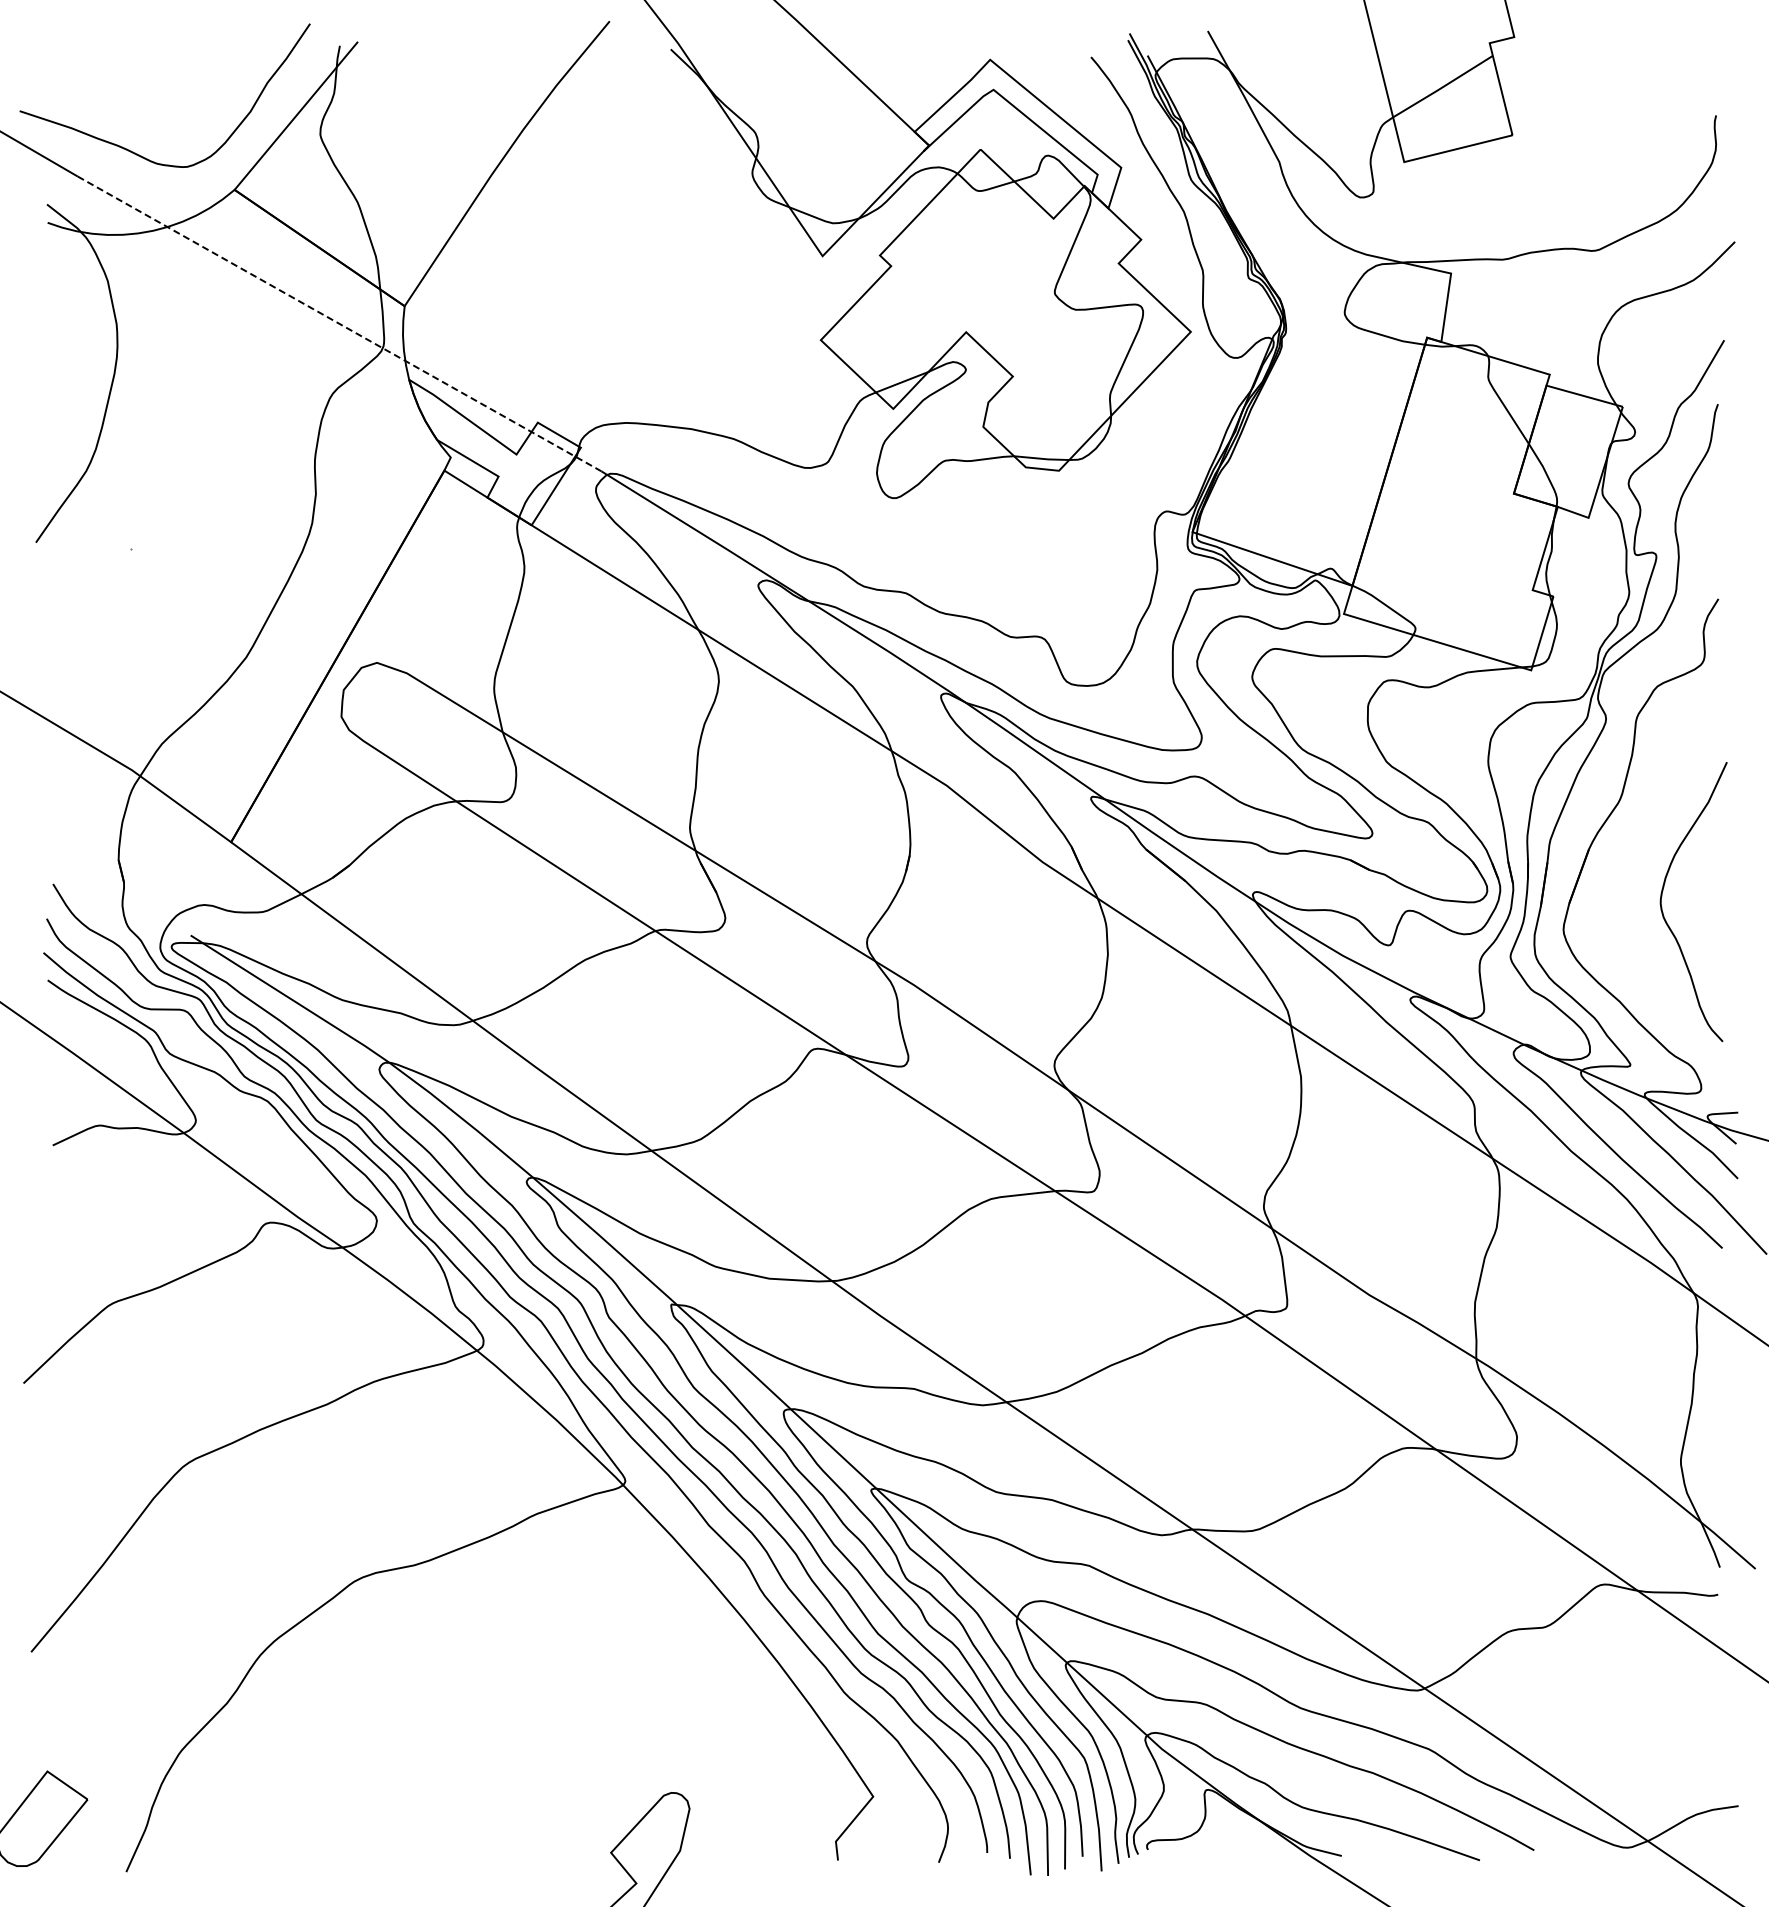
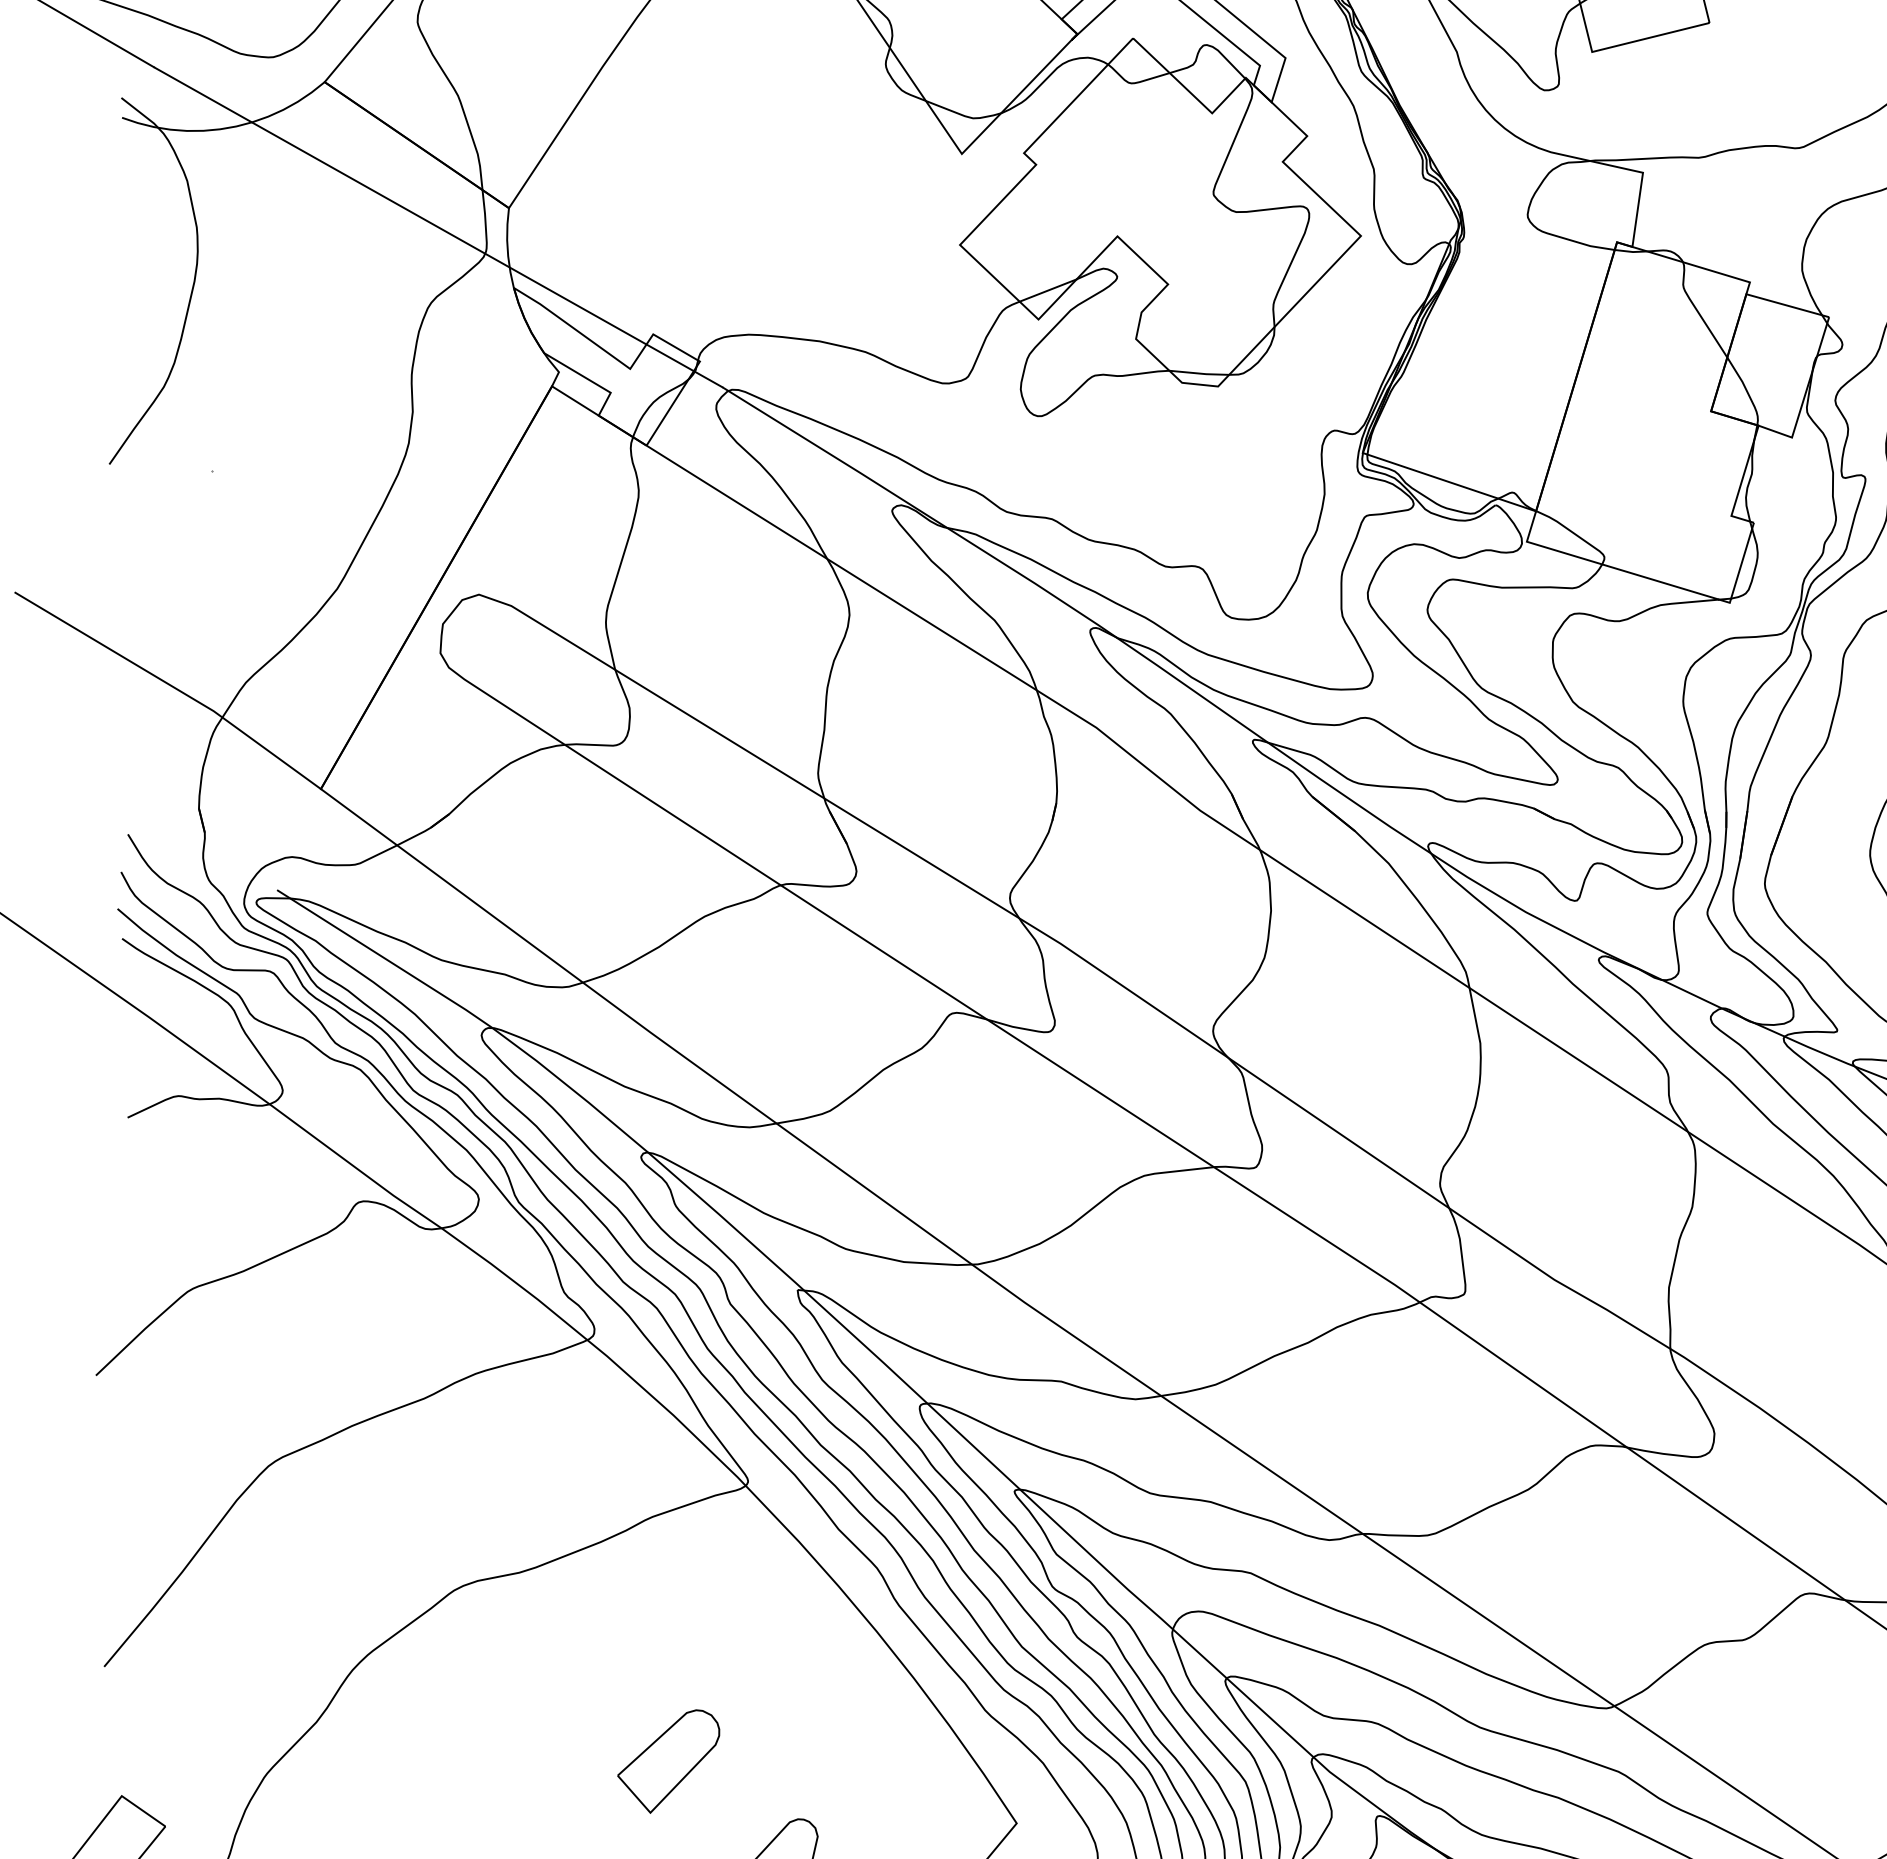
line: (340, 324) -> (439, 227), dashed -> solid
part: (551, 1739) -> (668, 1761), added

